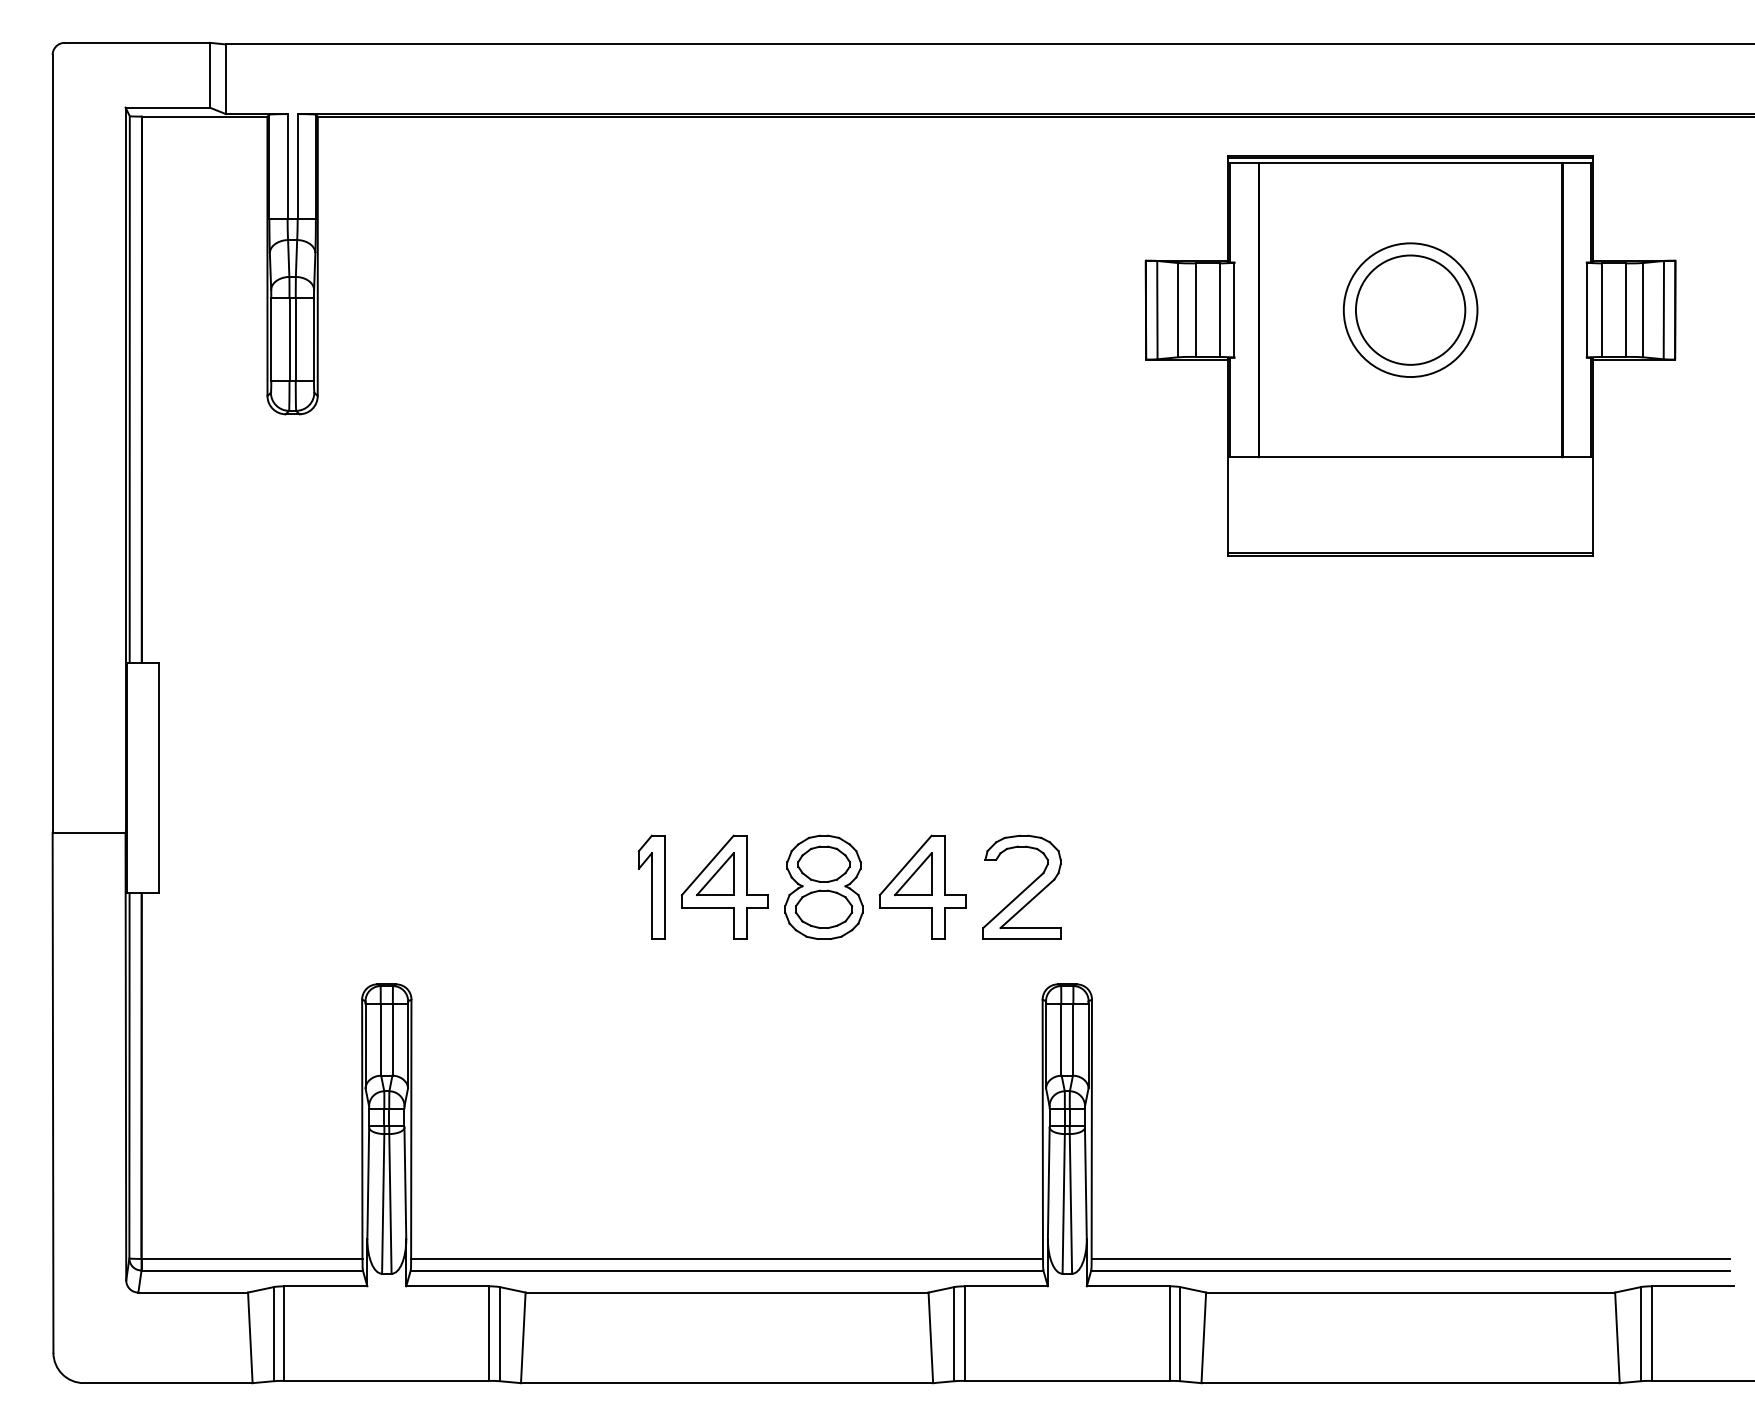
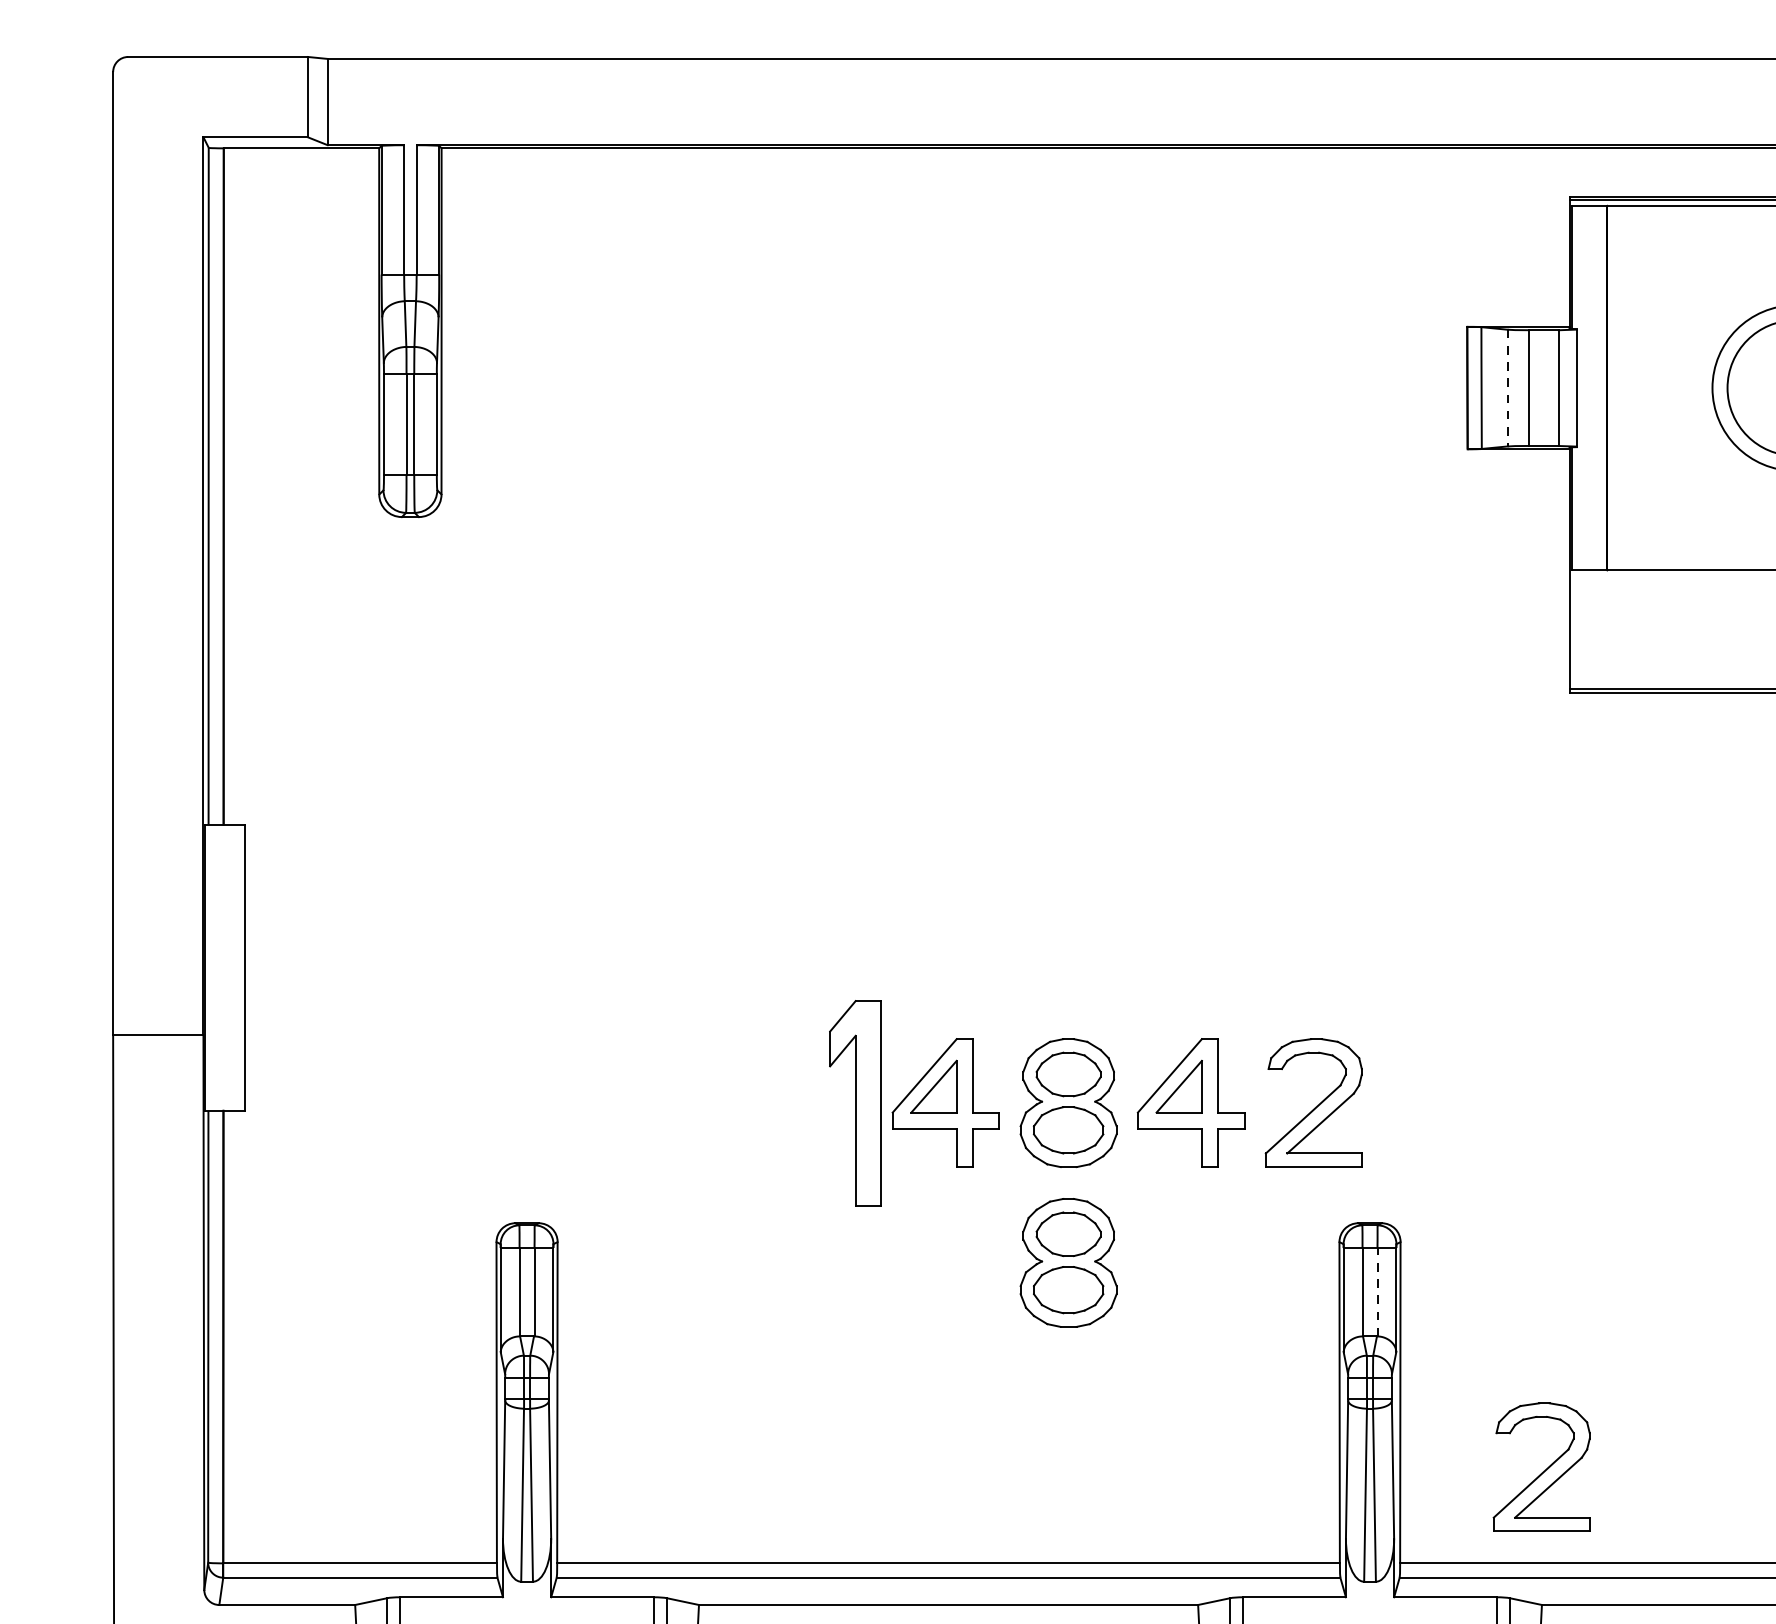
line: (1178, 310) -> (1507, 388), solid -> dashed
part: (651, 886) -> (854, 1102), size x1.6
part: (823, 1015) -> (1067, 1261), added
line: (1073, 1040) -> (1377, 1292), solid -> dashed
part: (1205, 1180) -> (1541, 1466), added

